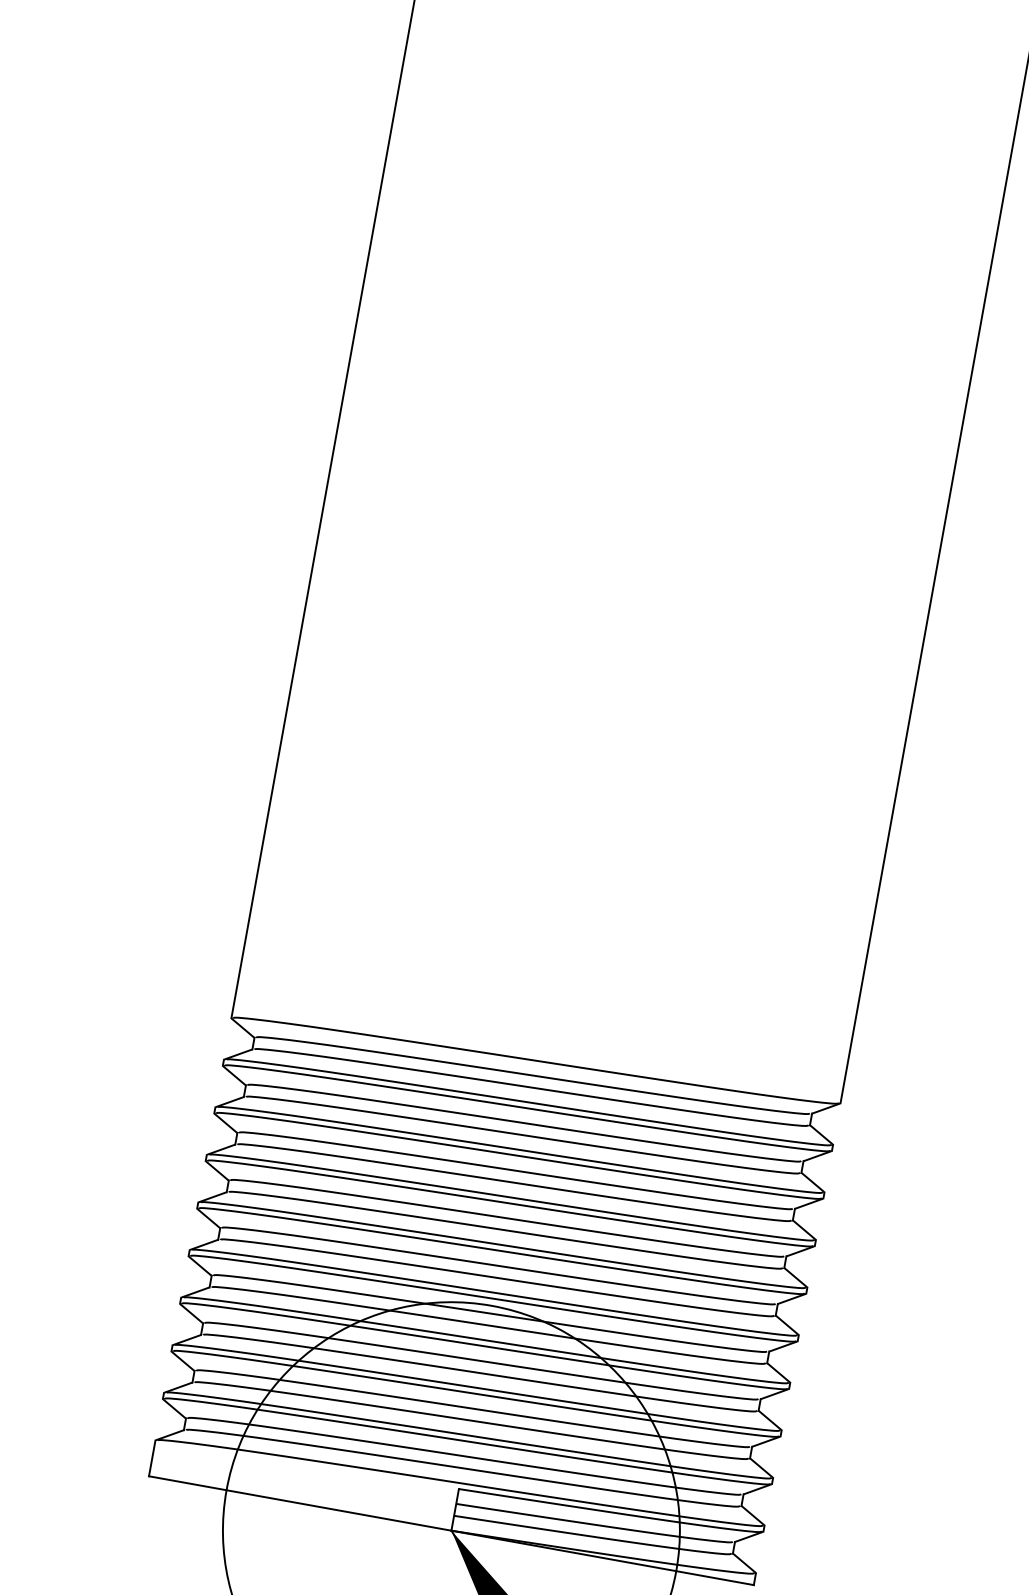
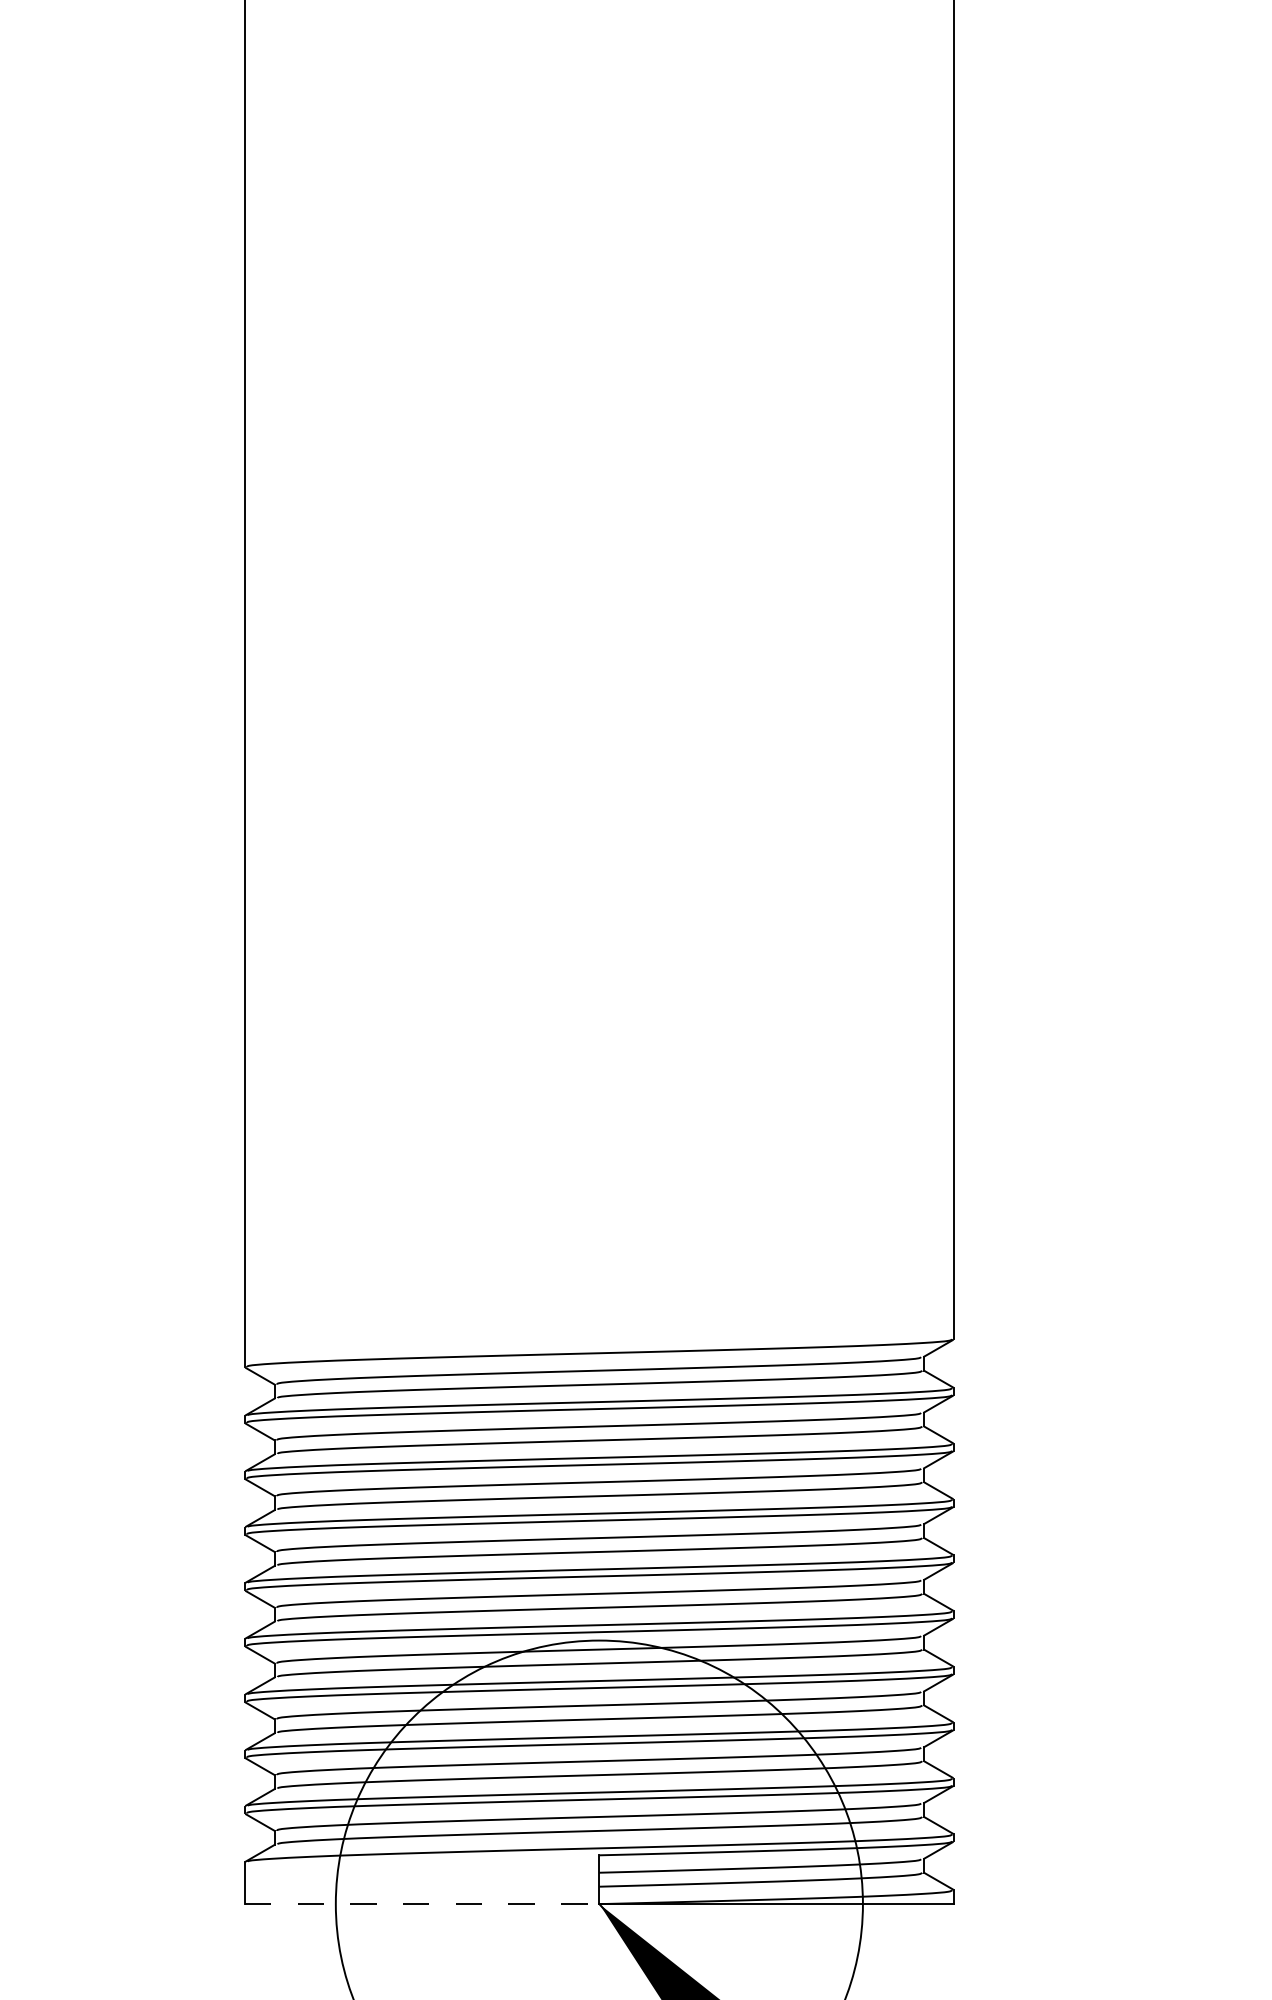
line: (300, 1503) -> (422, 1904), solid -> dashed

